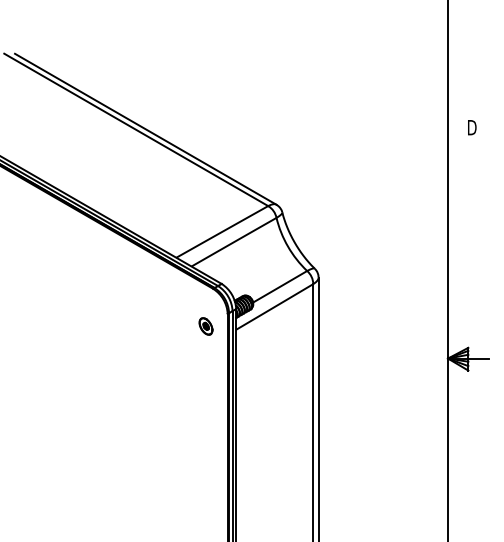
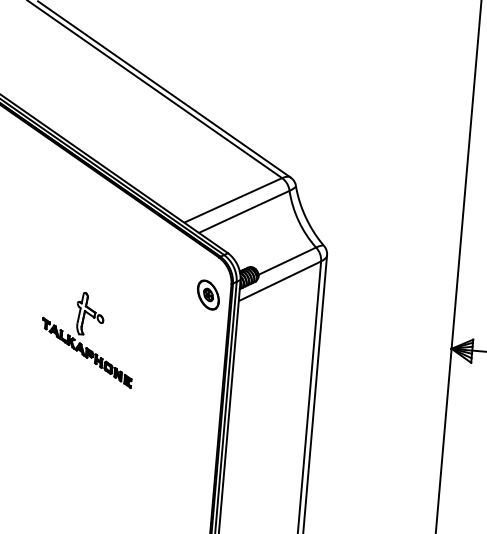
part: (205, 326) -> (207, 295), size x1.67
part: (91, 378) -> (87, 338), added

